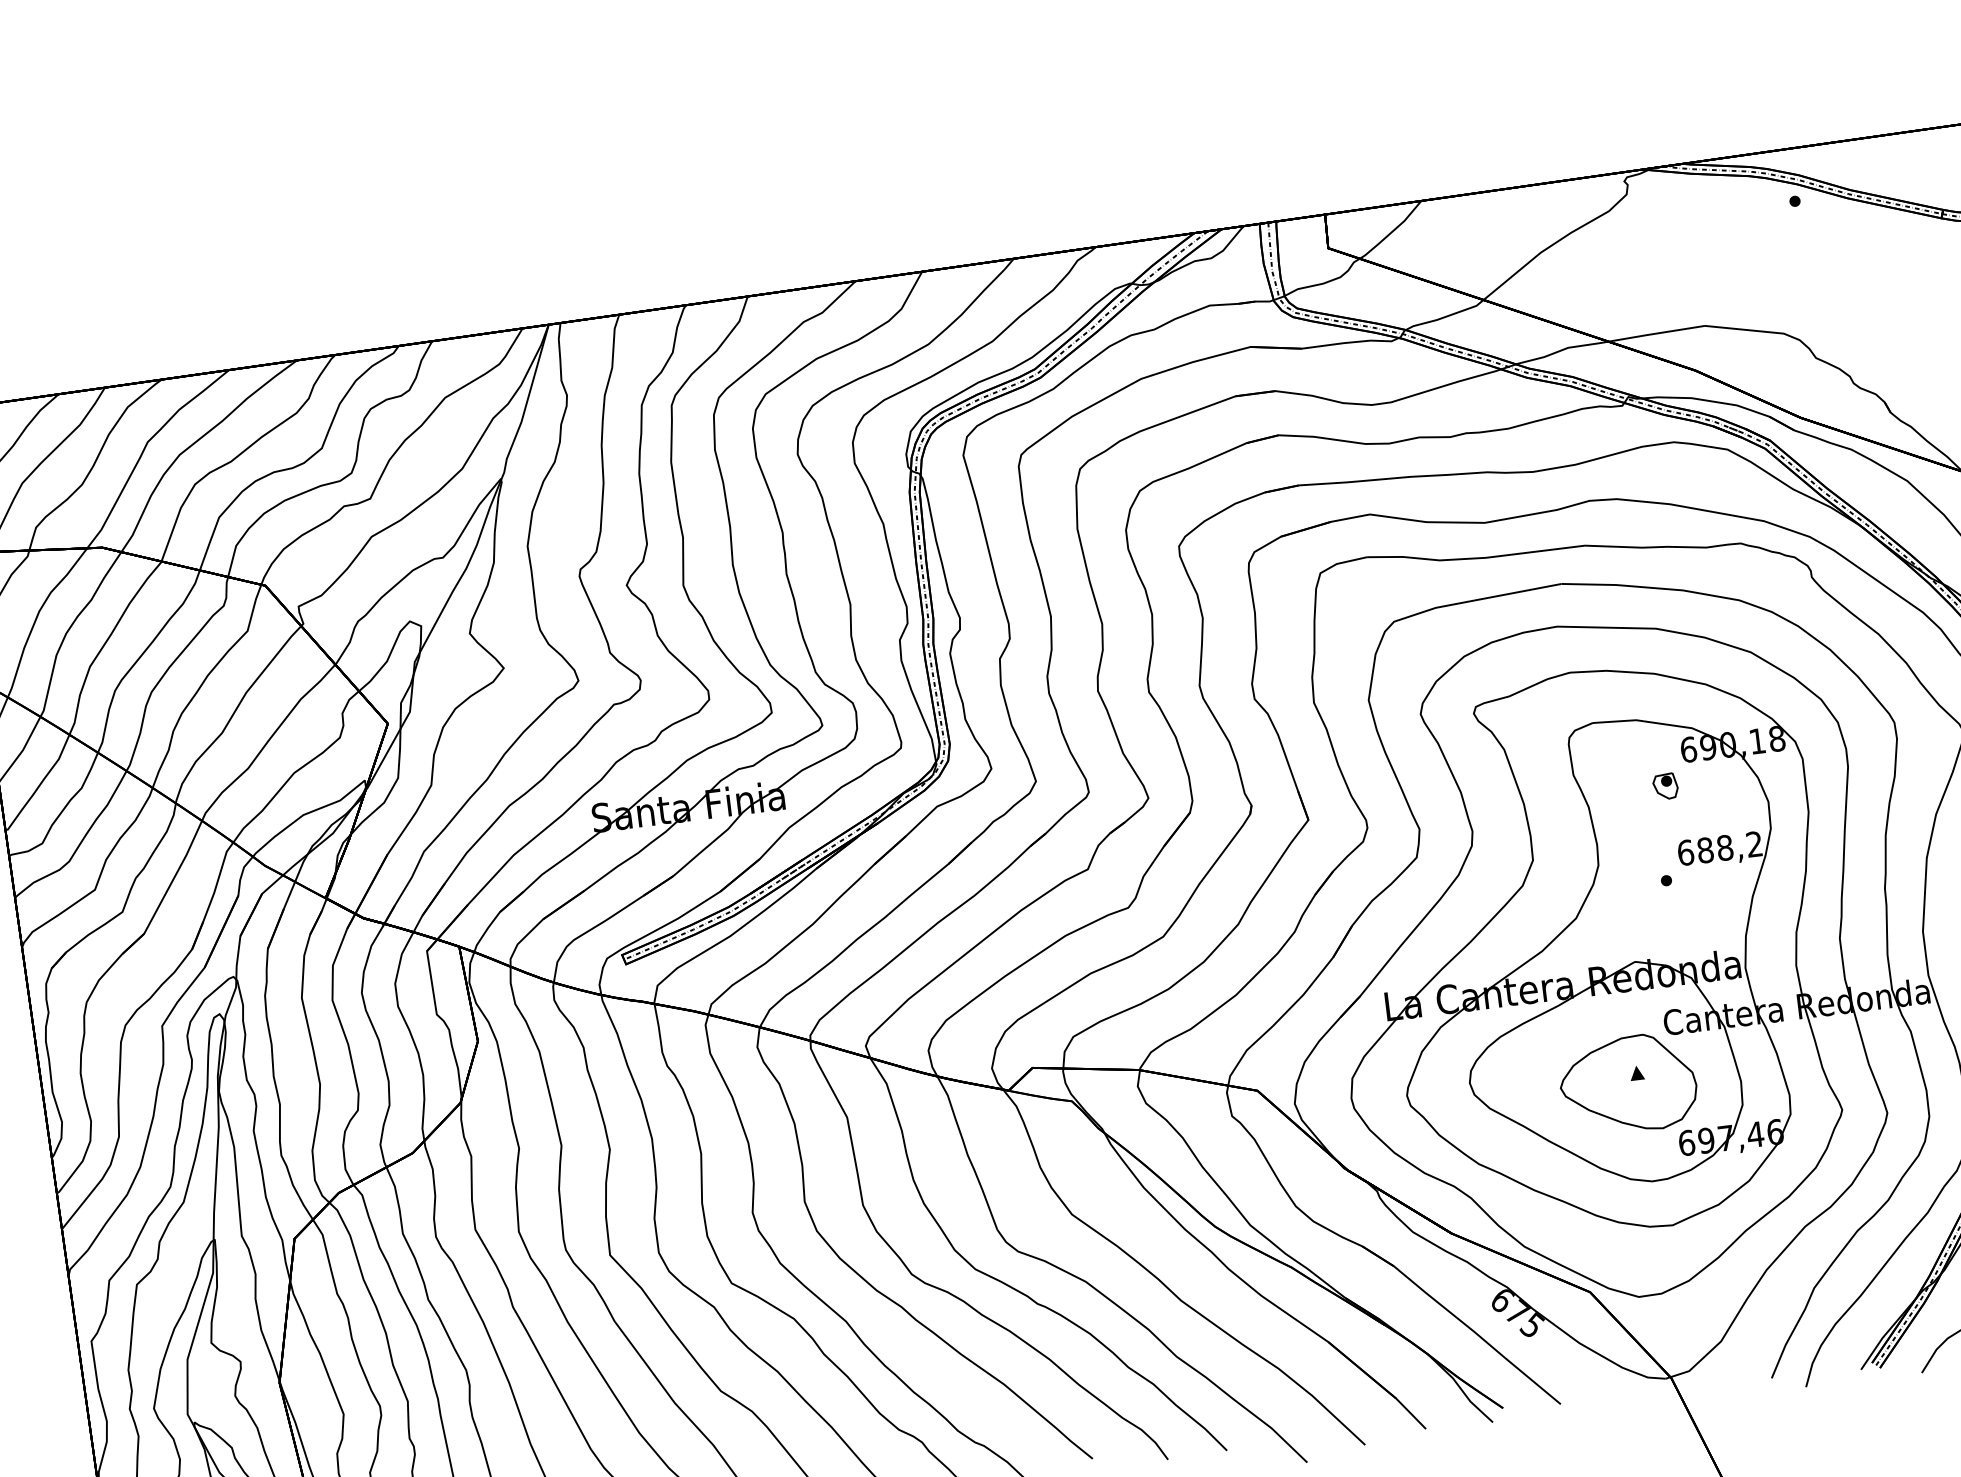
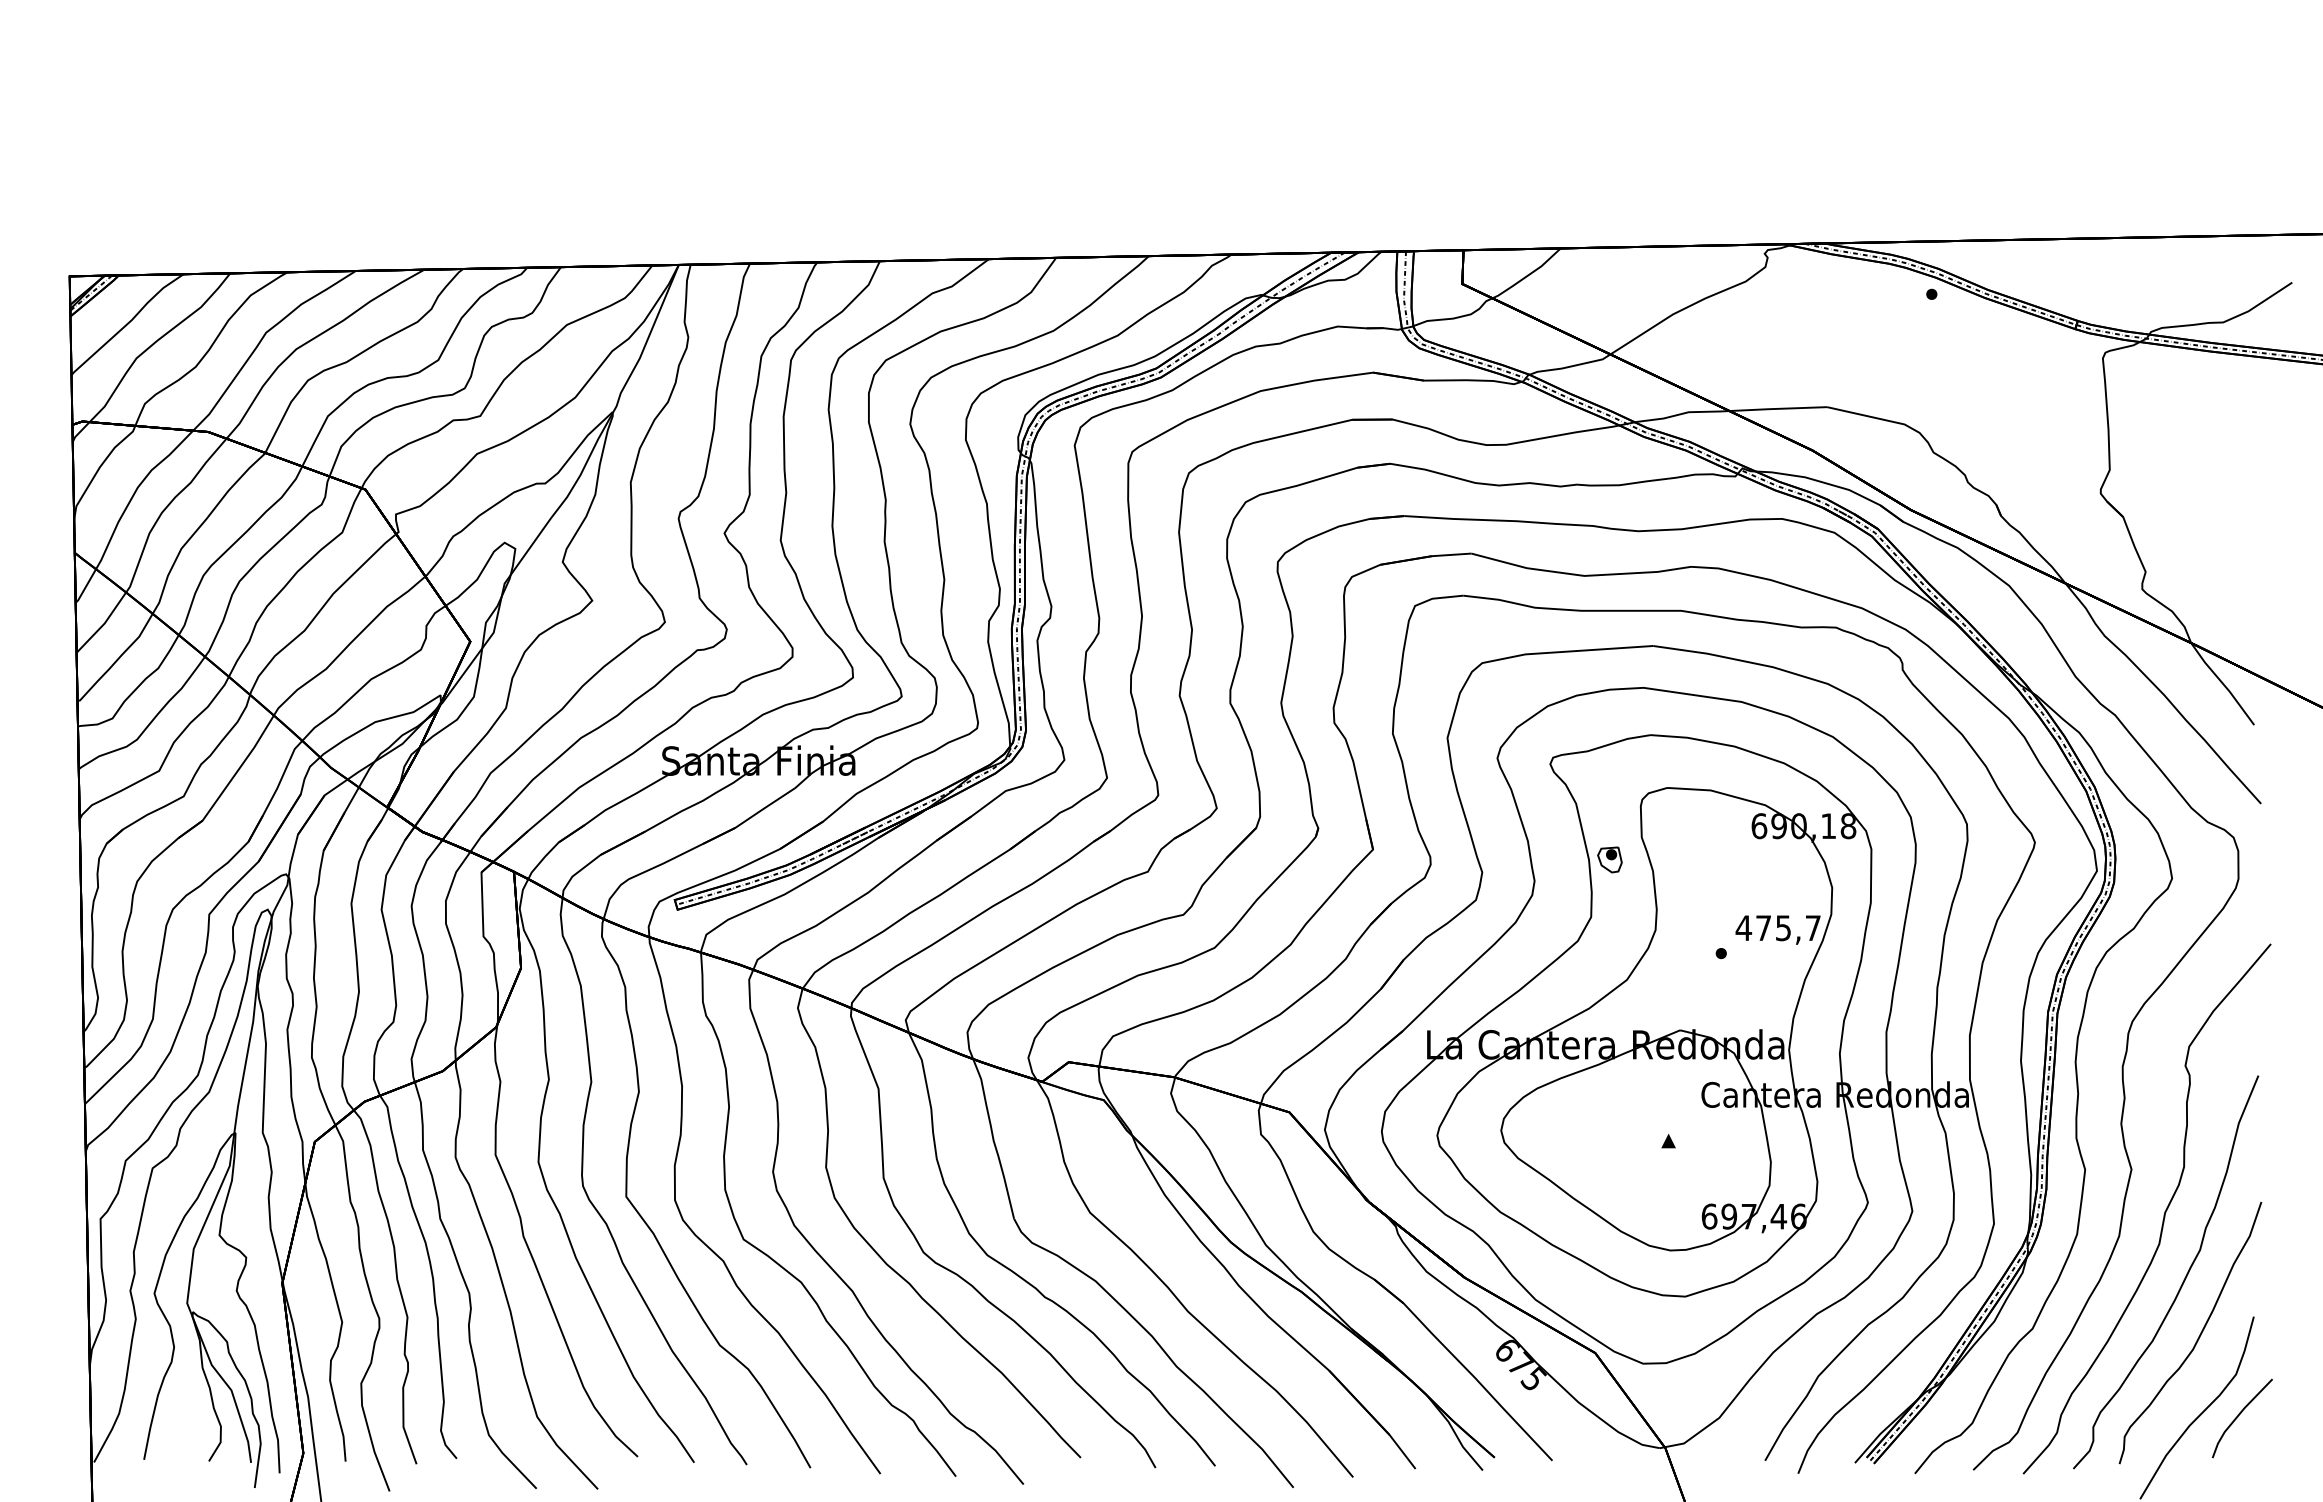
part: (1665, 786) -> (1609, 859), moved
text: (1719, 849) -> (1777, 928), 688,2 -> 475,7
part: (1628, 1083) -> (1658, 1150), removed

